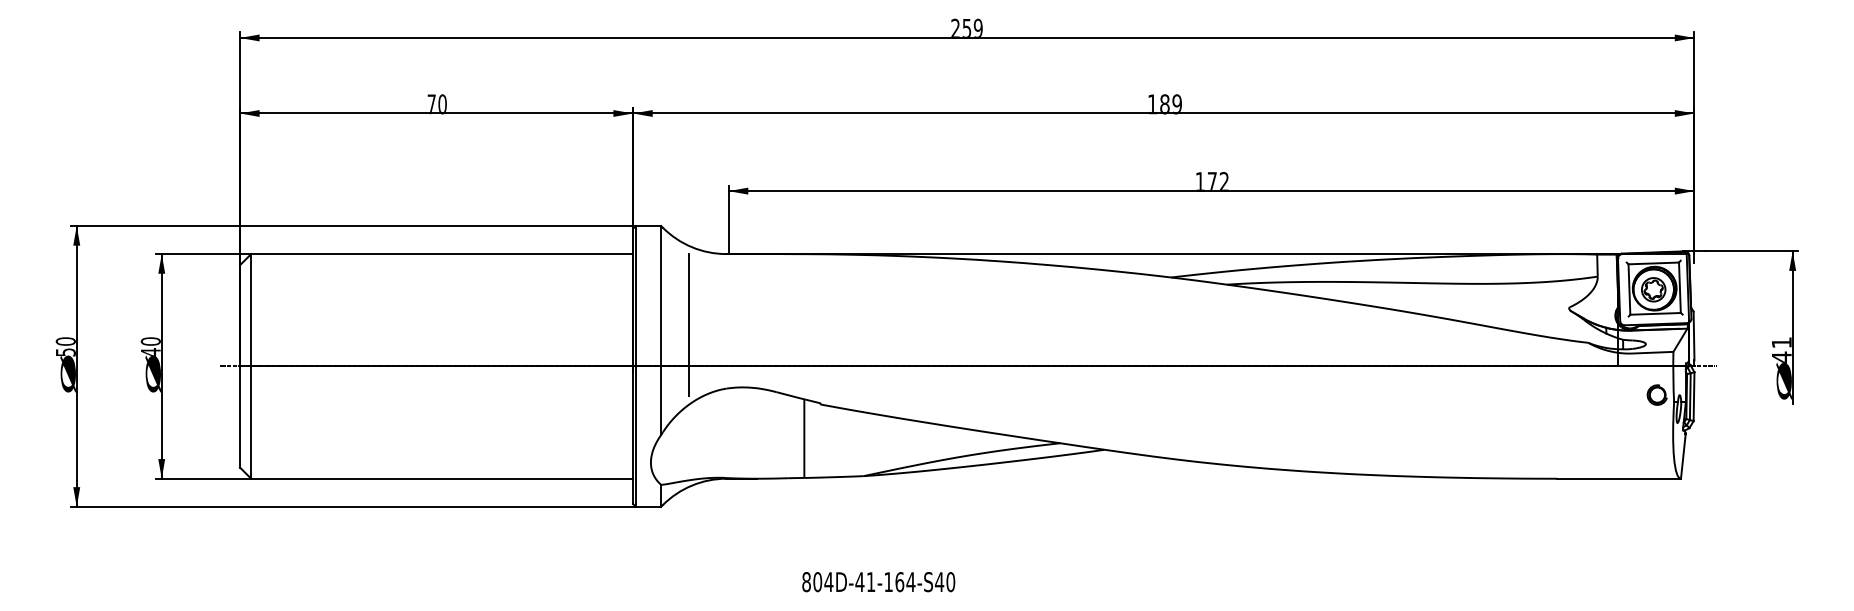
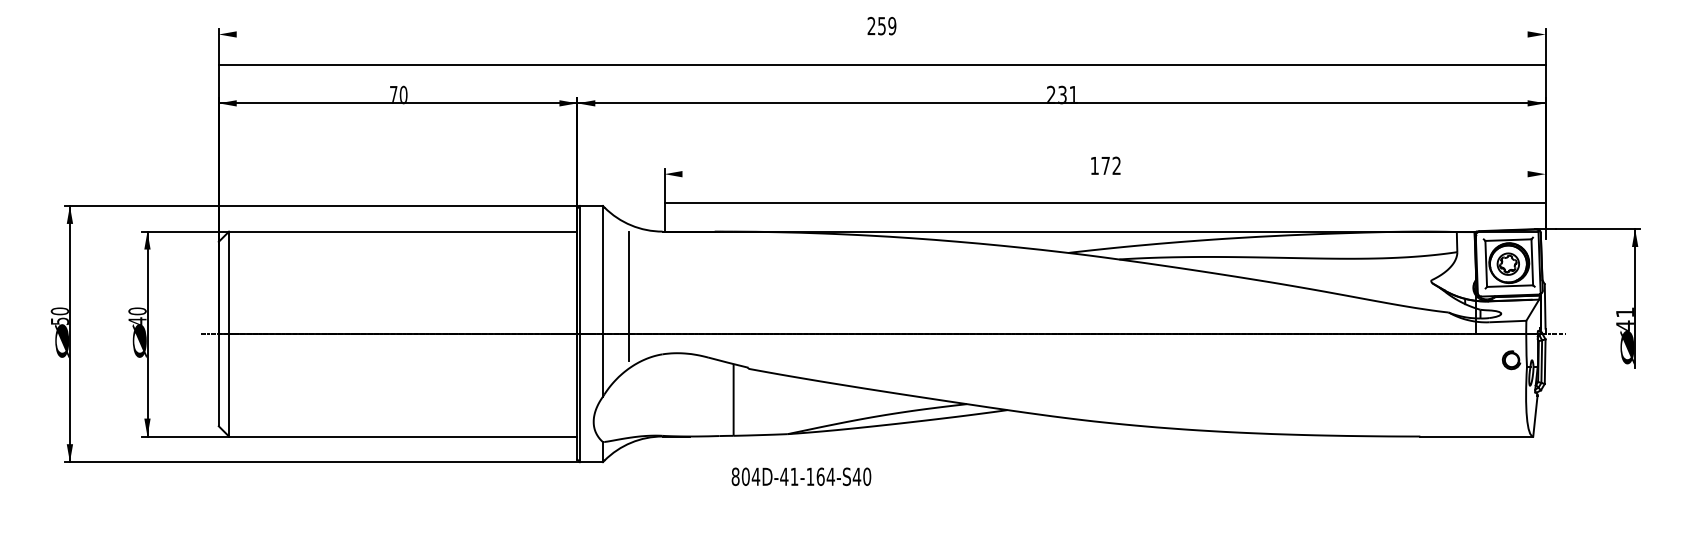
line: (966, 38) -> (881, 65), moved
text: (1164, 103) -> (1062, 94), 189 -> 231
line: (1210, 191) -> (1104, 203), moved
text: (878, 581) -> (801, 476), moved

